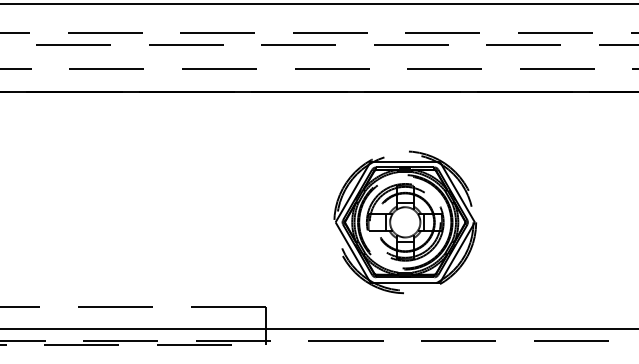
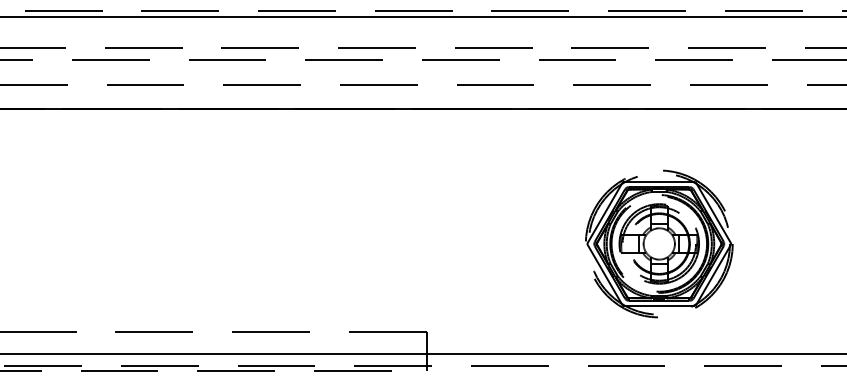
part: (405, 221) -> (659, 243), moved

